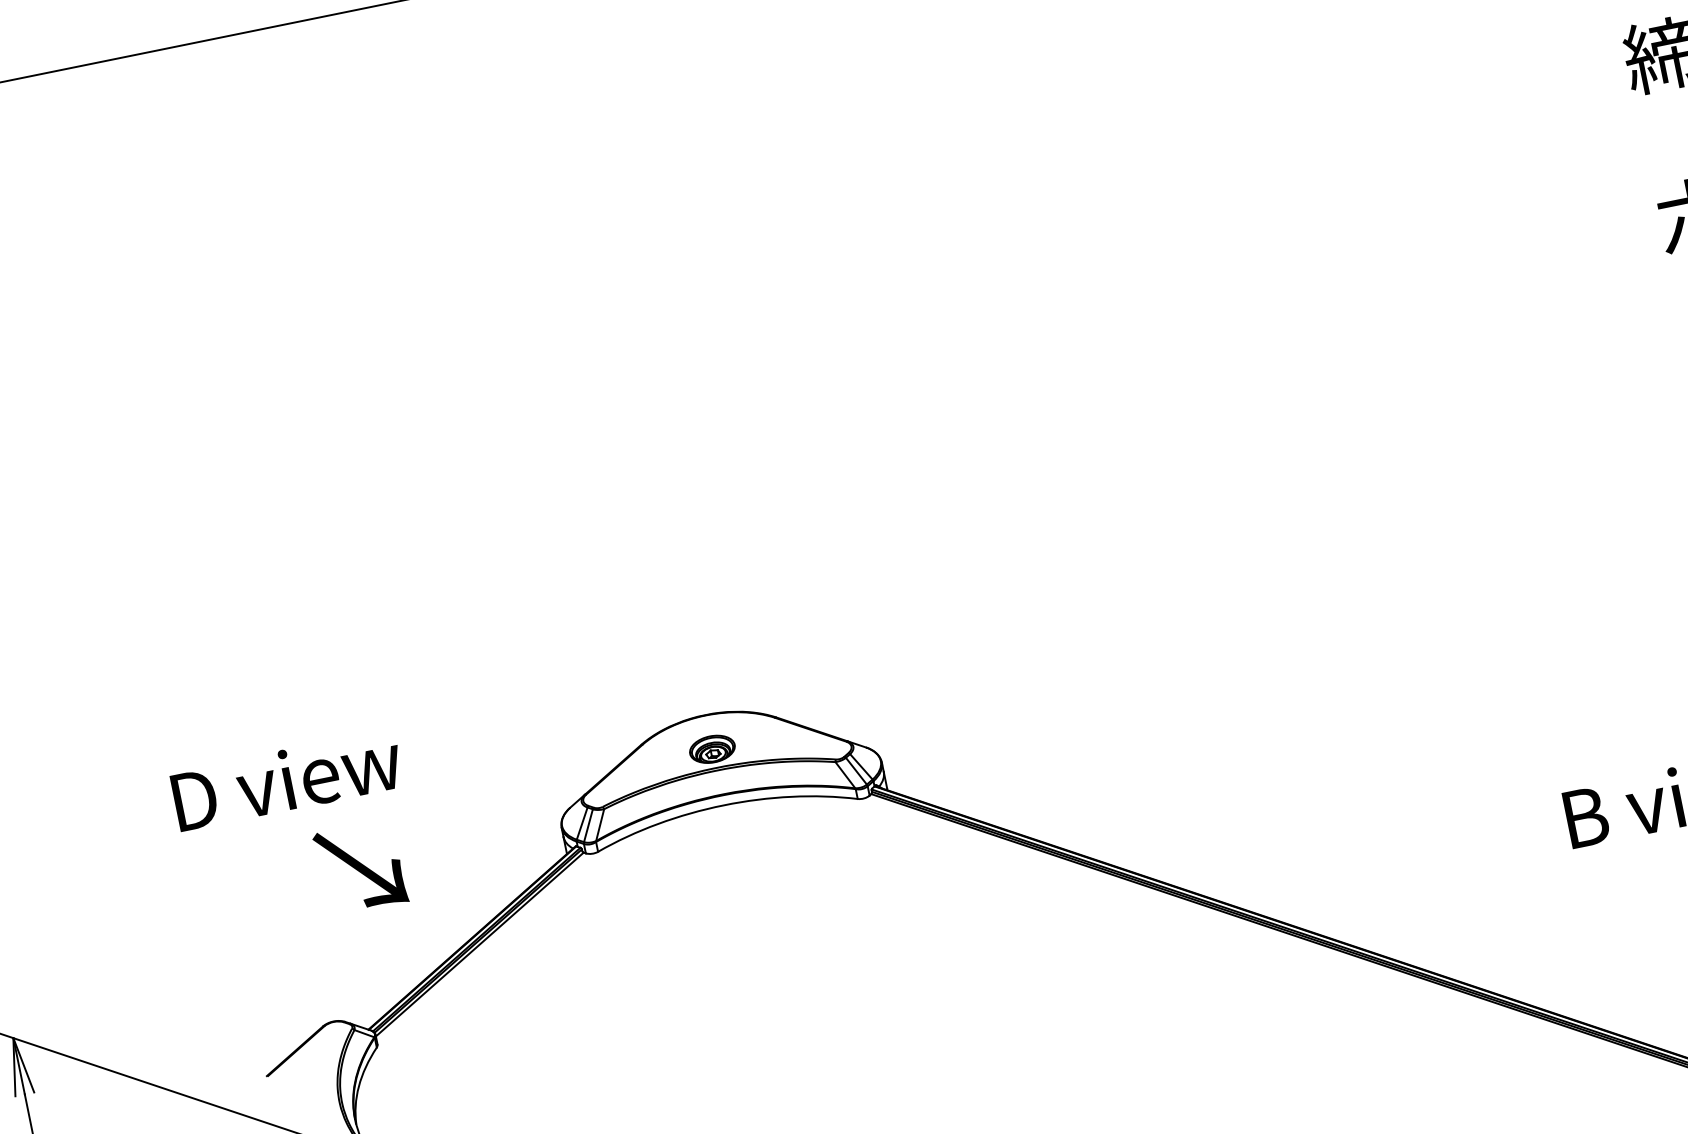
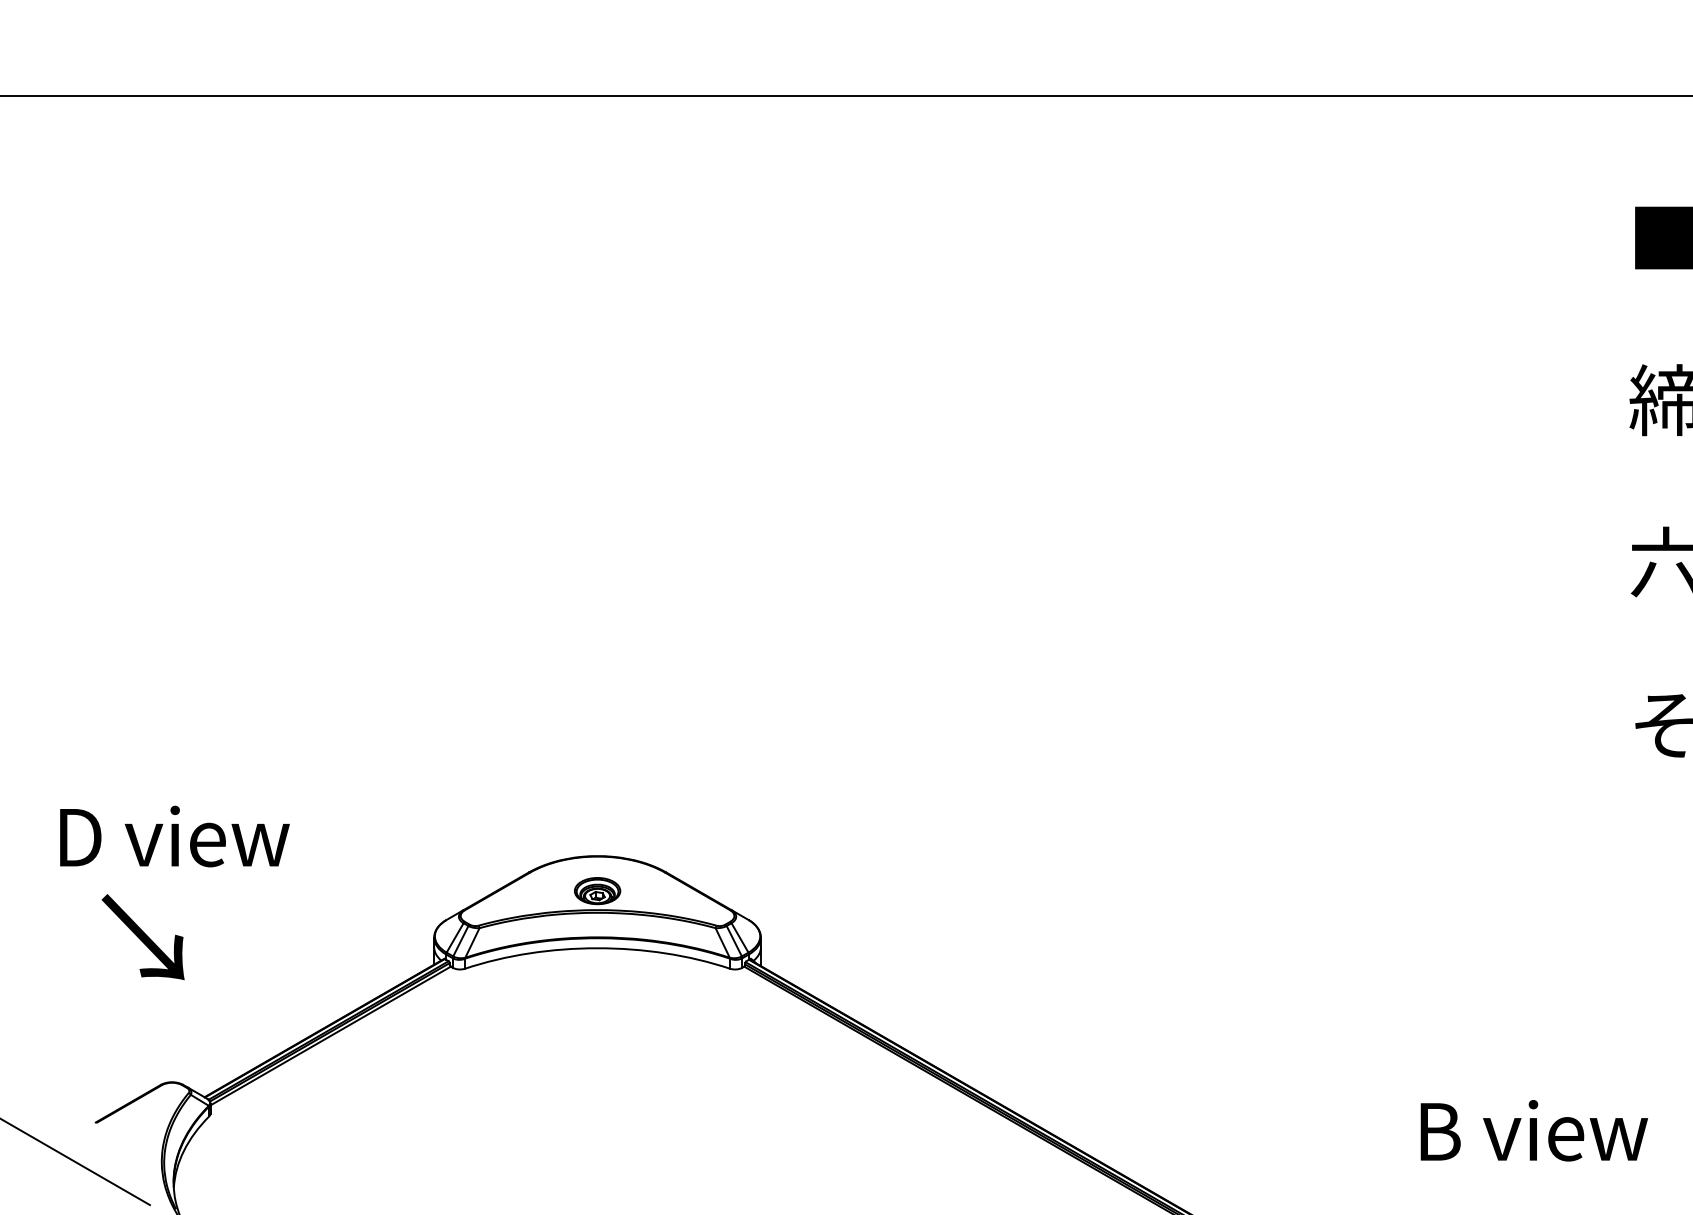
text: (360, 868) -> (142, 937), moved

